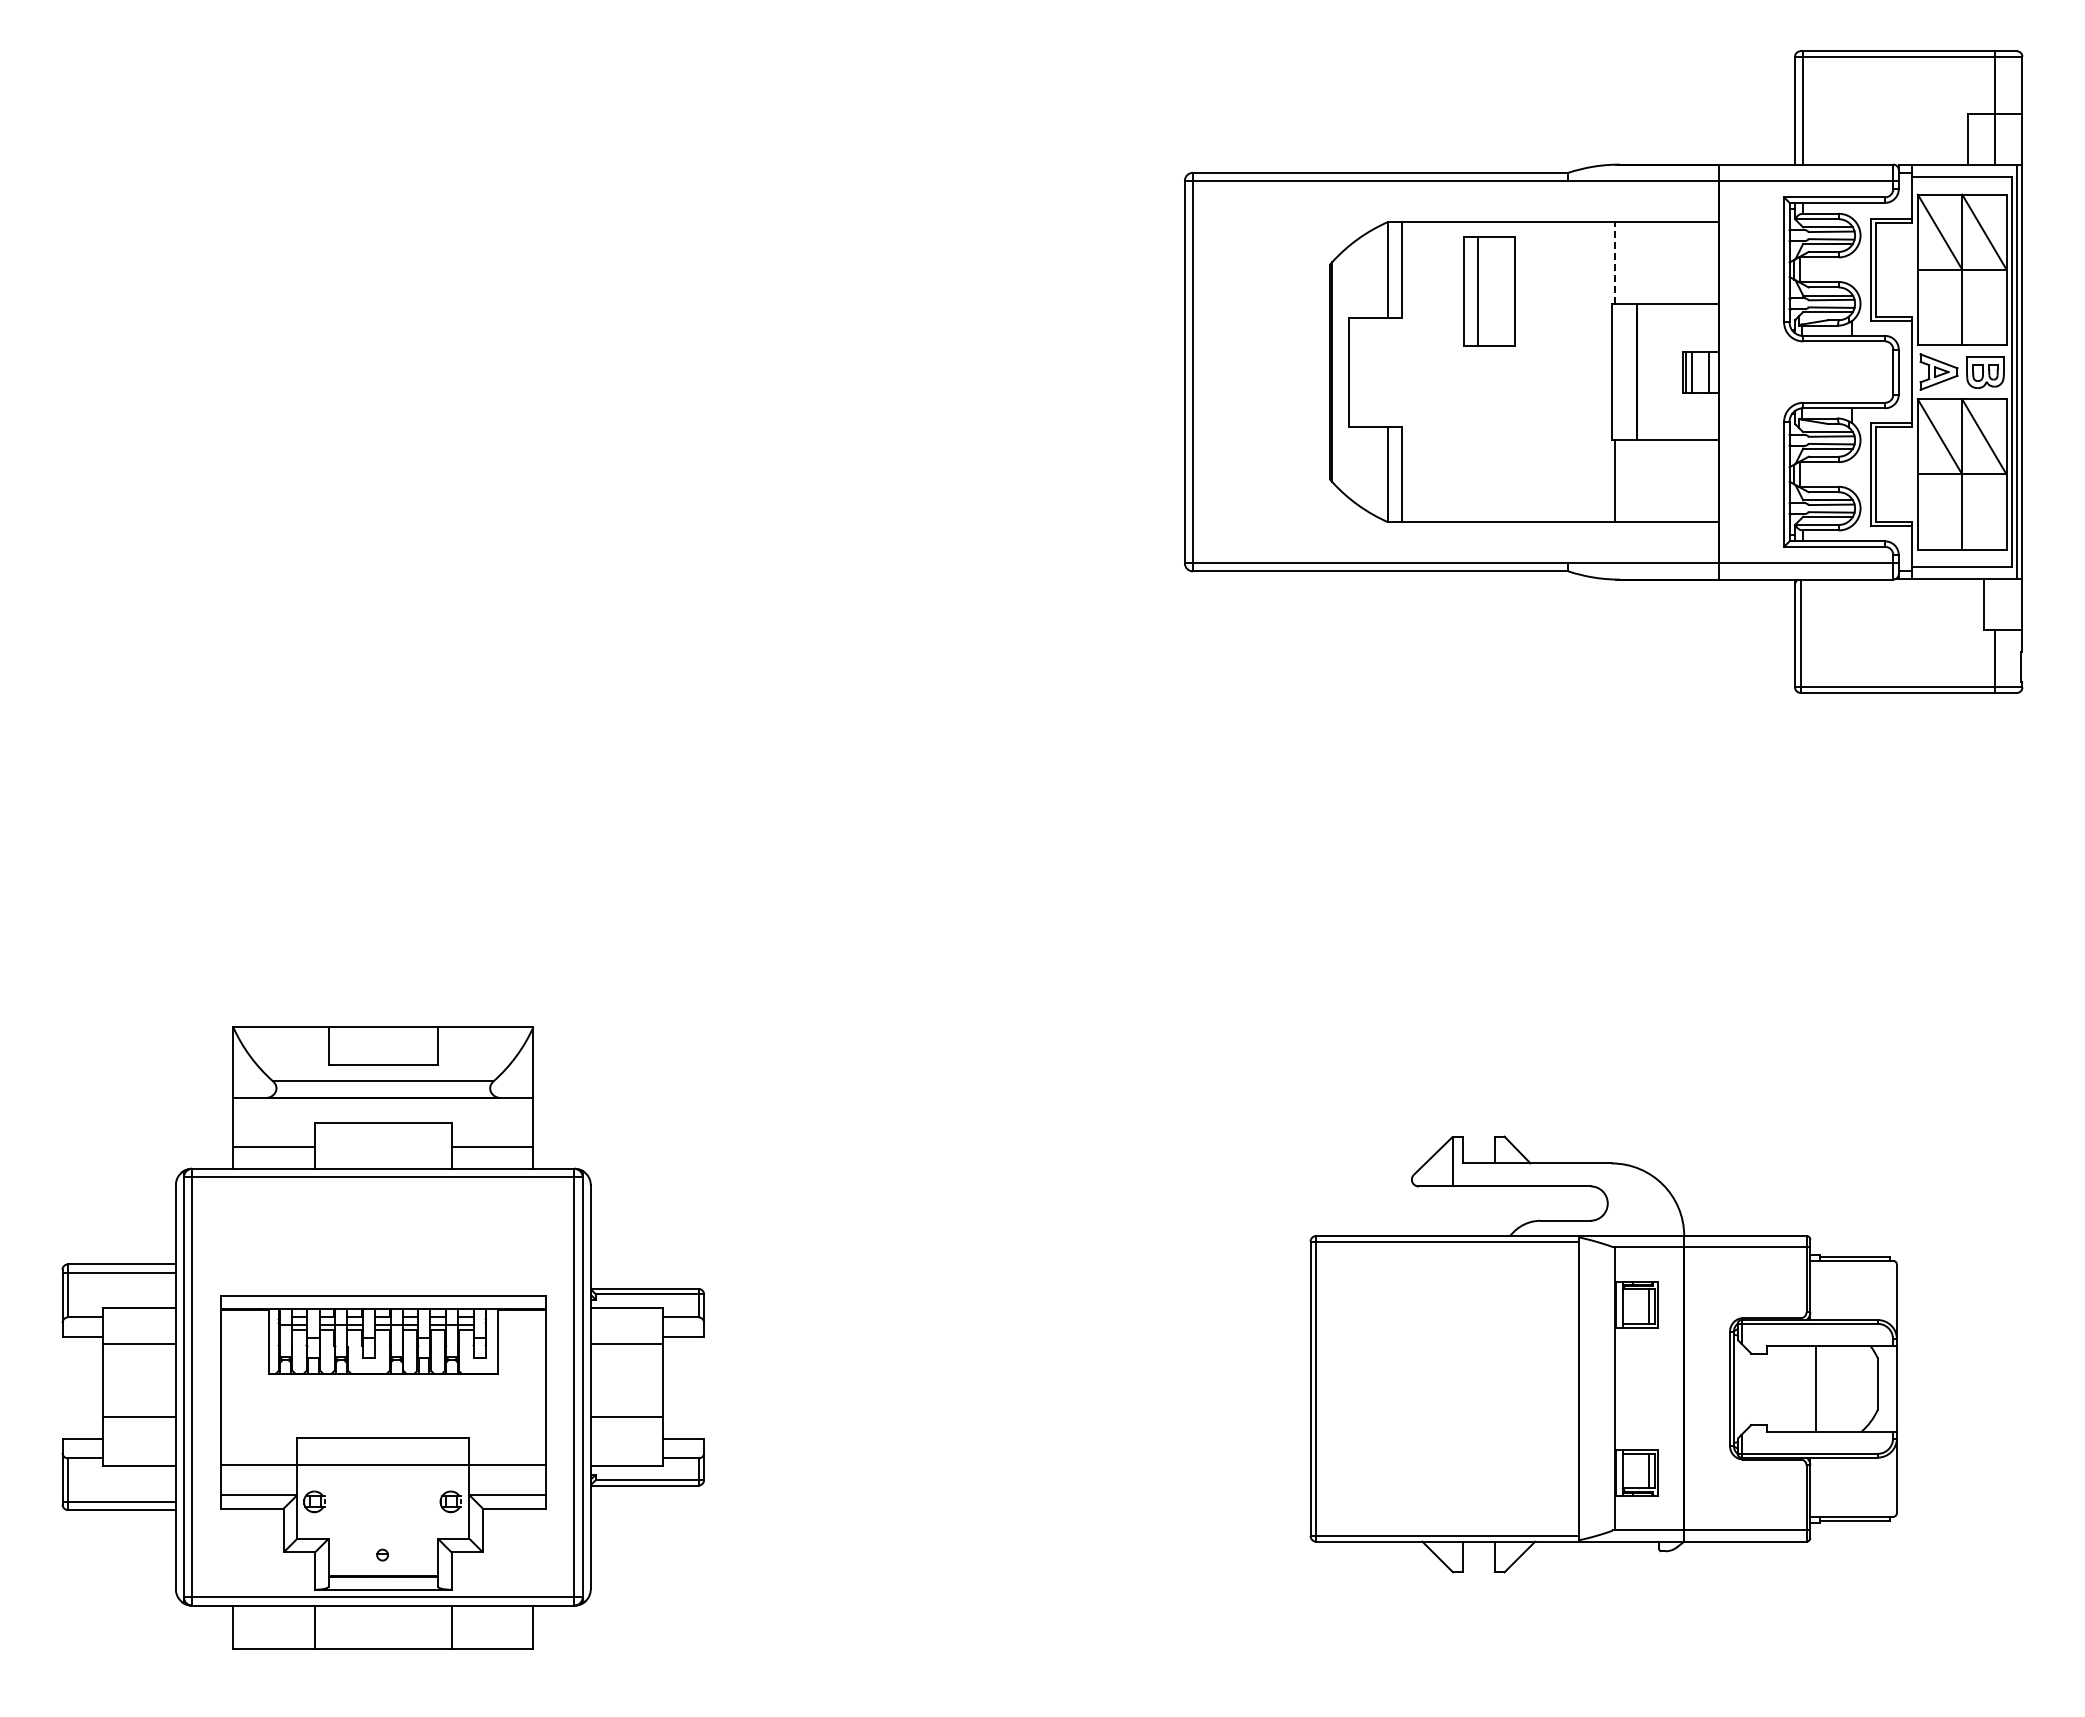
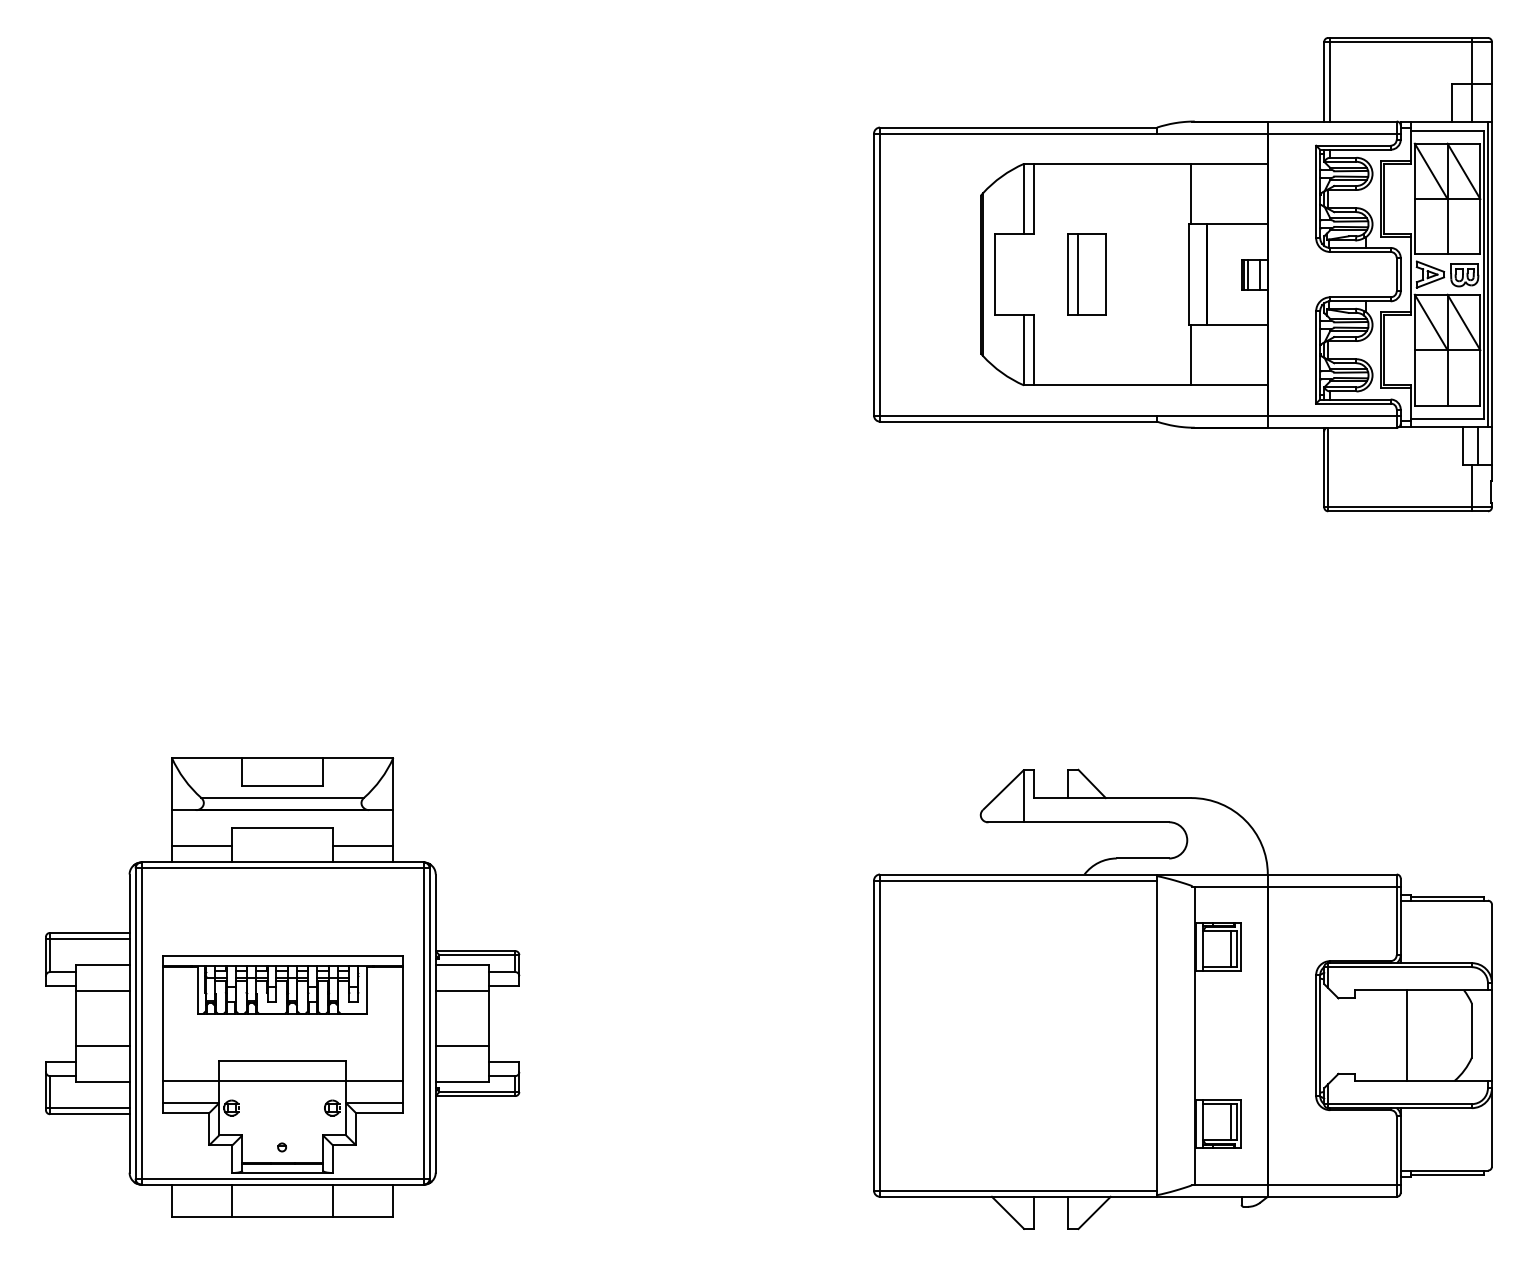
line: (1614, 262) -> (1191, 193), dashed -> solid
part: (1489, 291) -> (1086, 274), moved
line: (2003, 604) -> (1478, 446), added
part: (1603, 1354) -> (1182, 999), size x1.43

